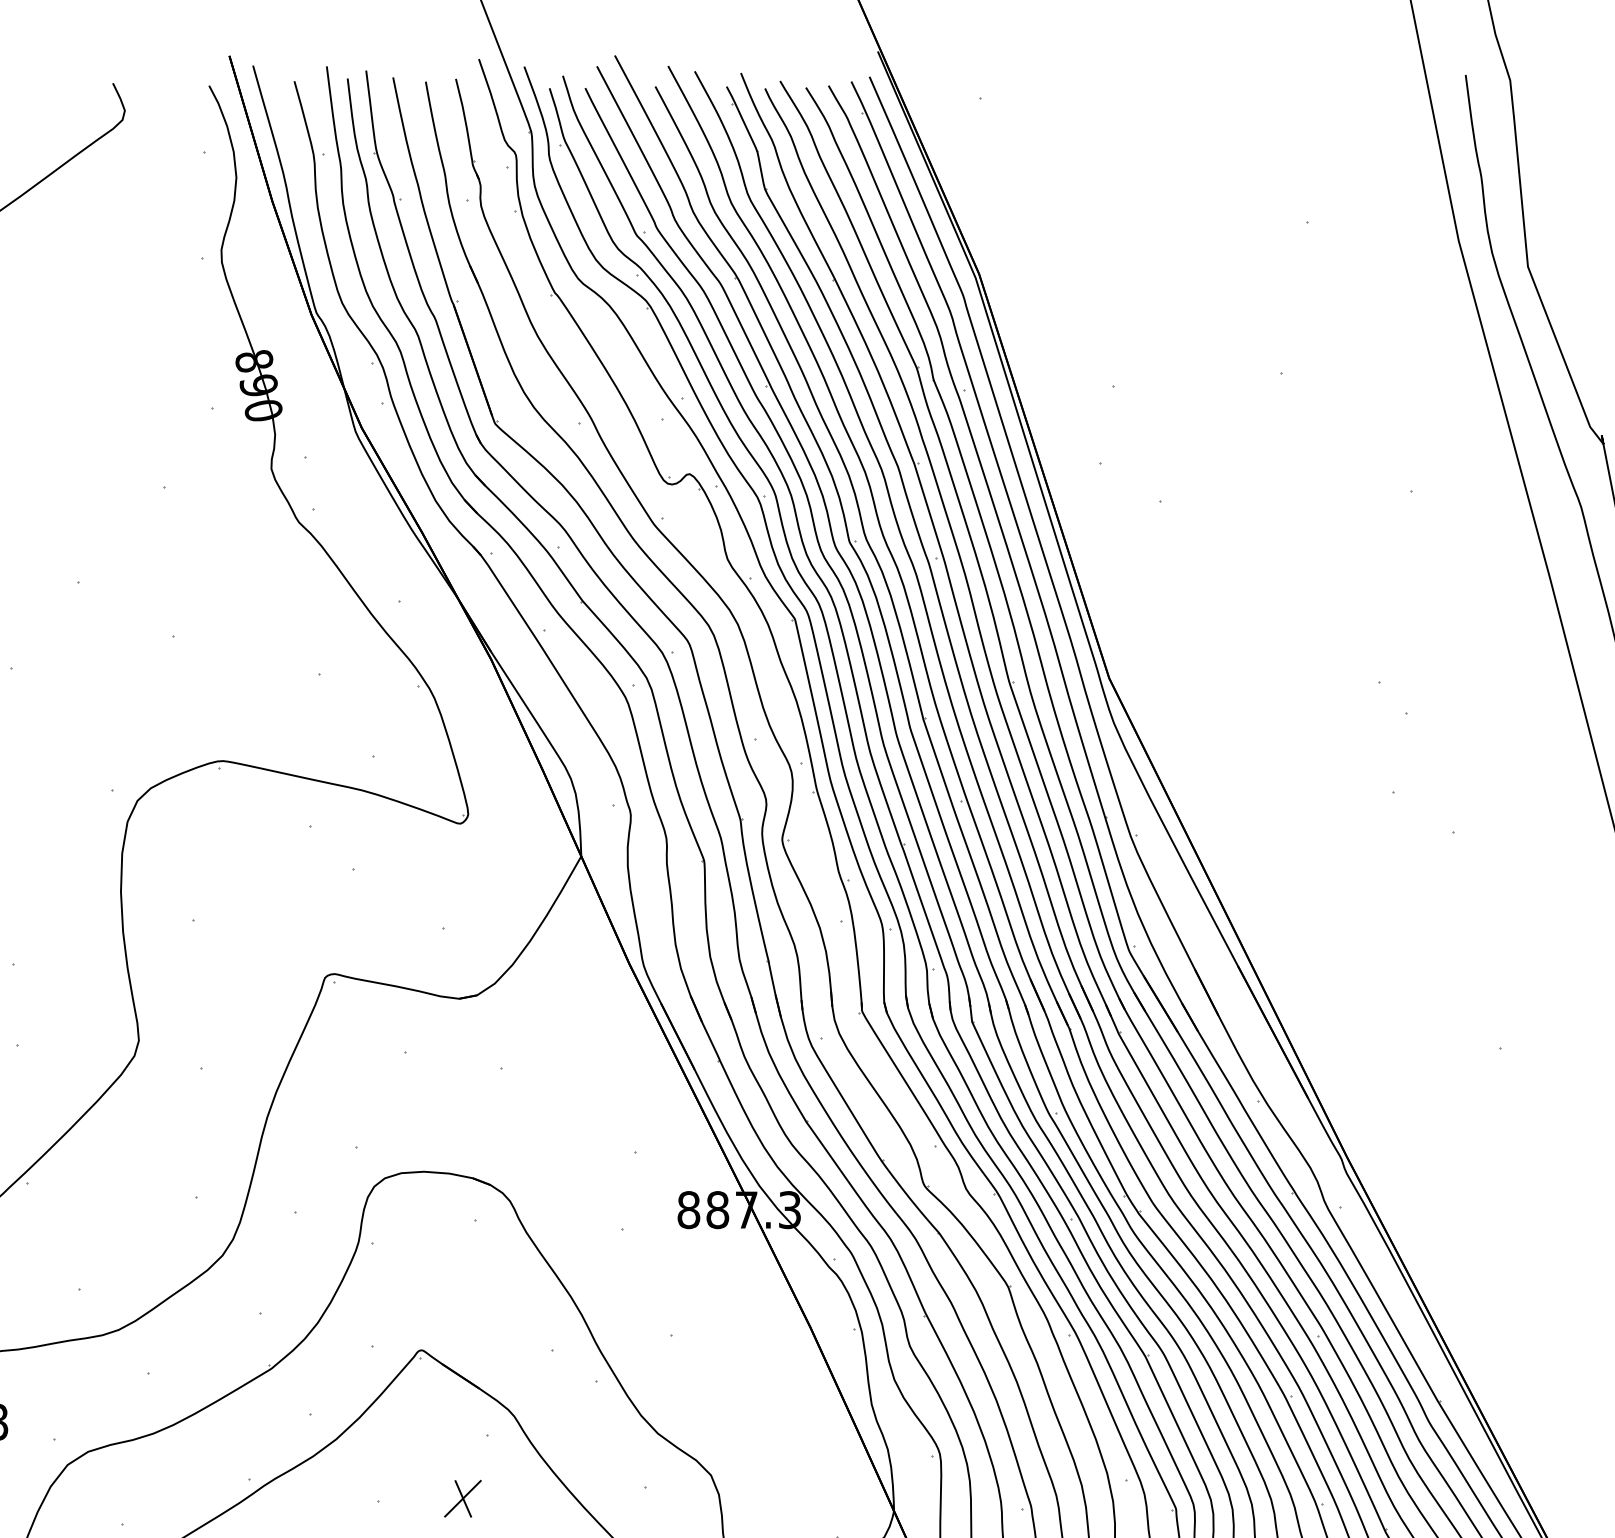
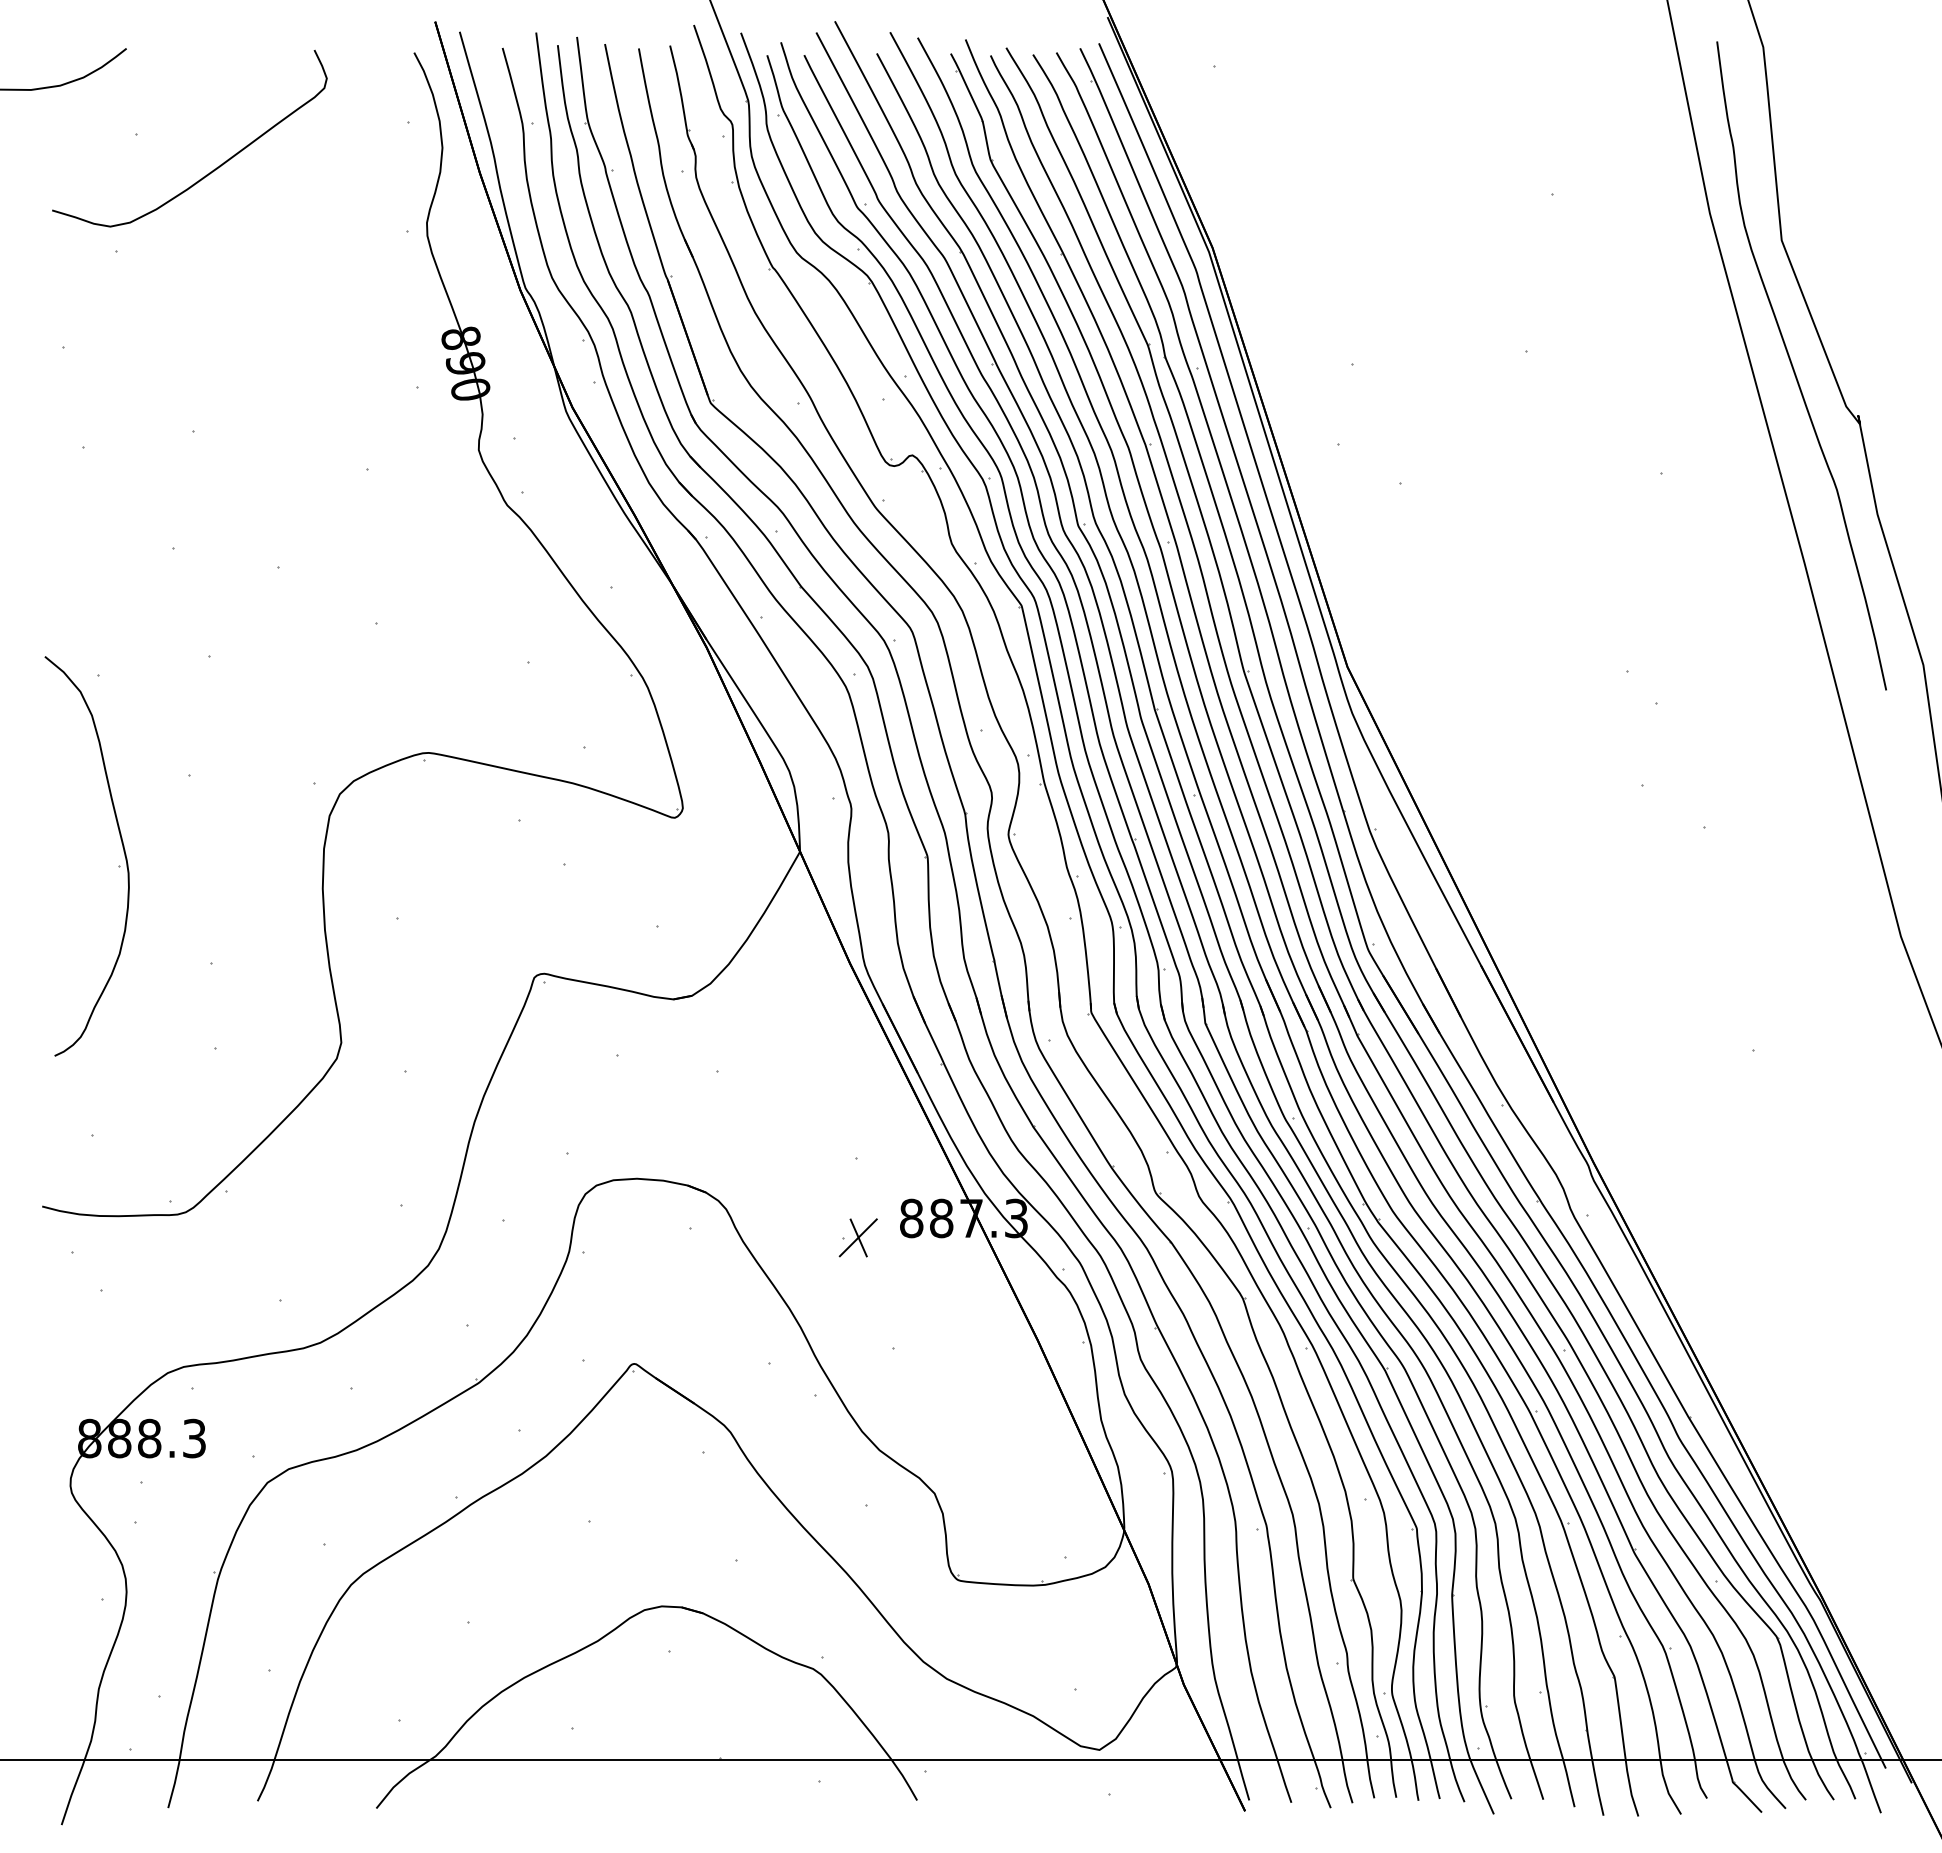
part: (462, 1498) -> (857, 1237), moved

